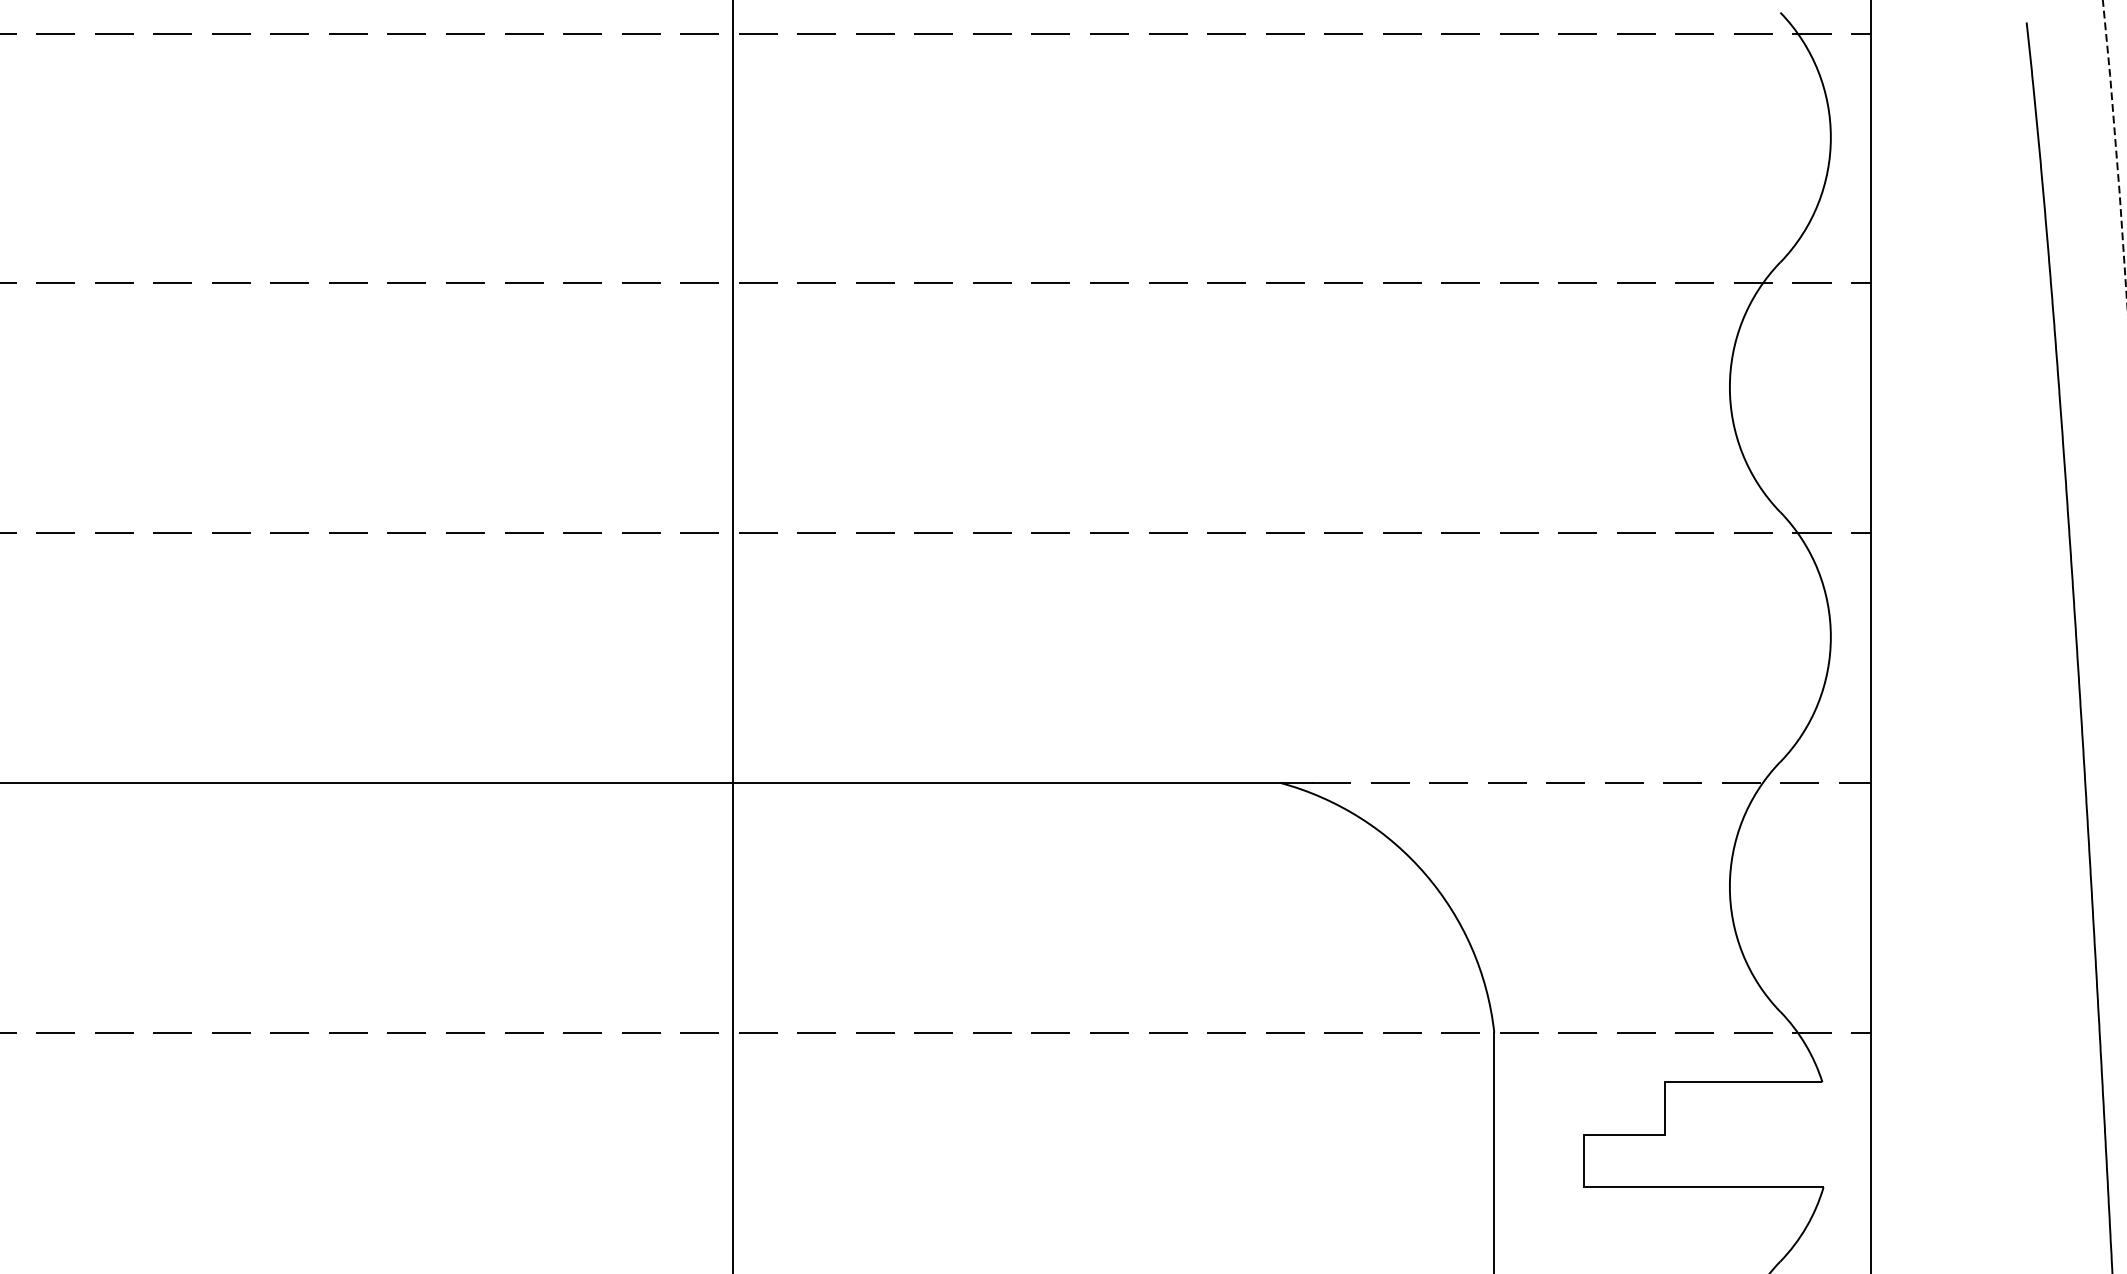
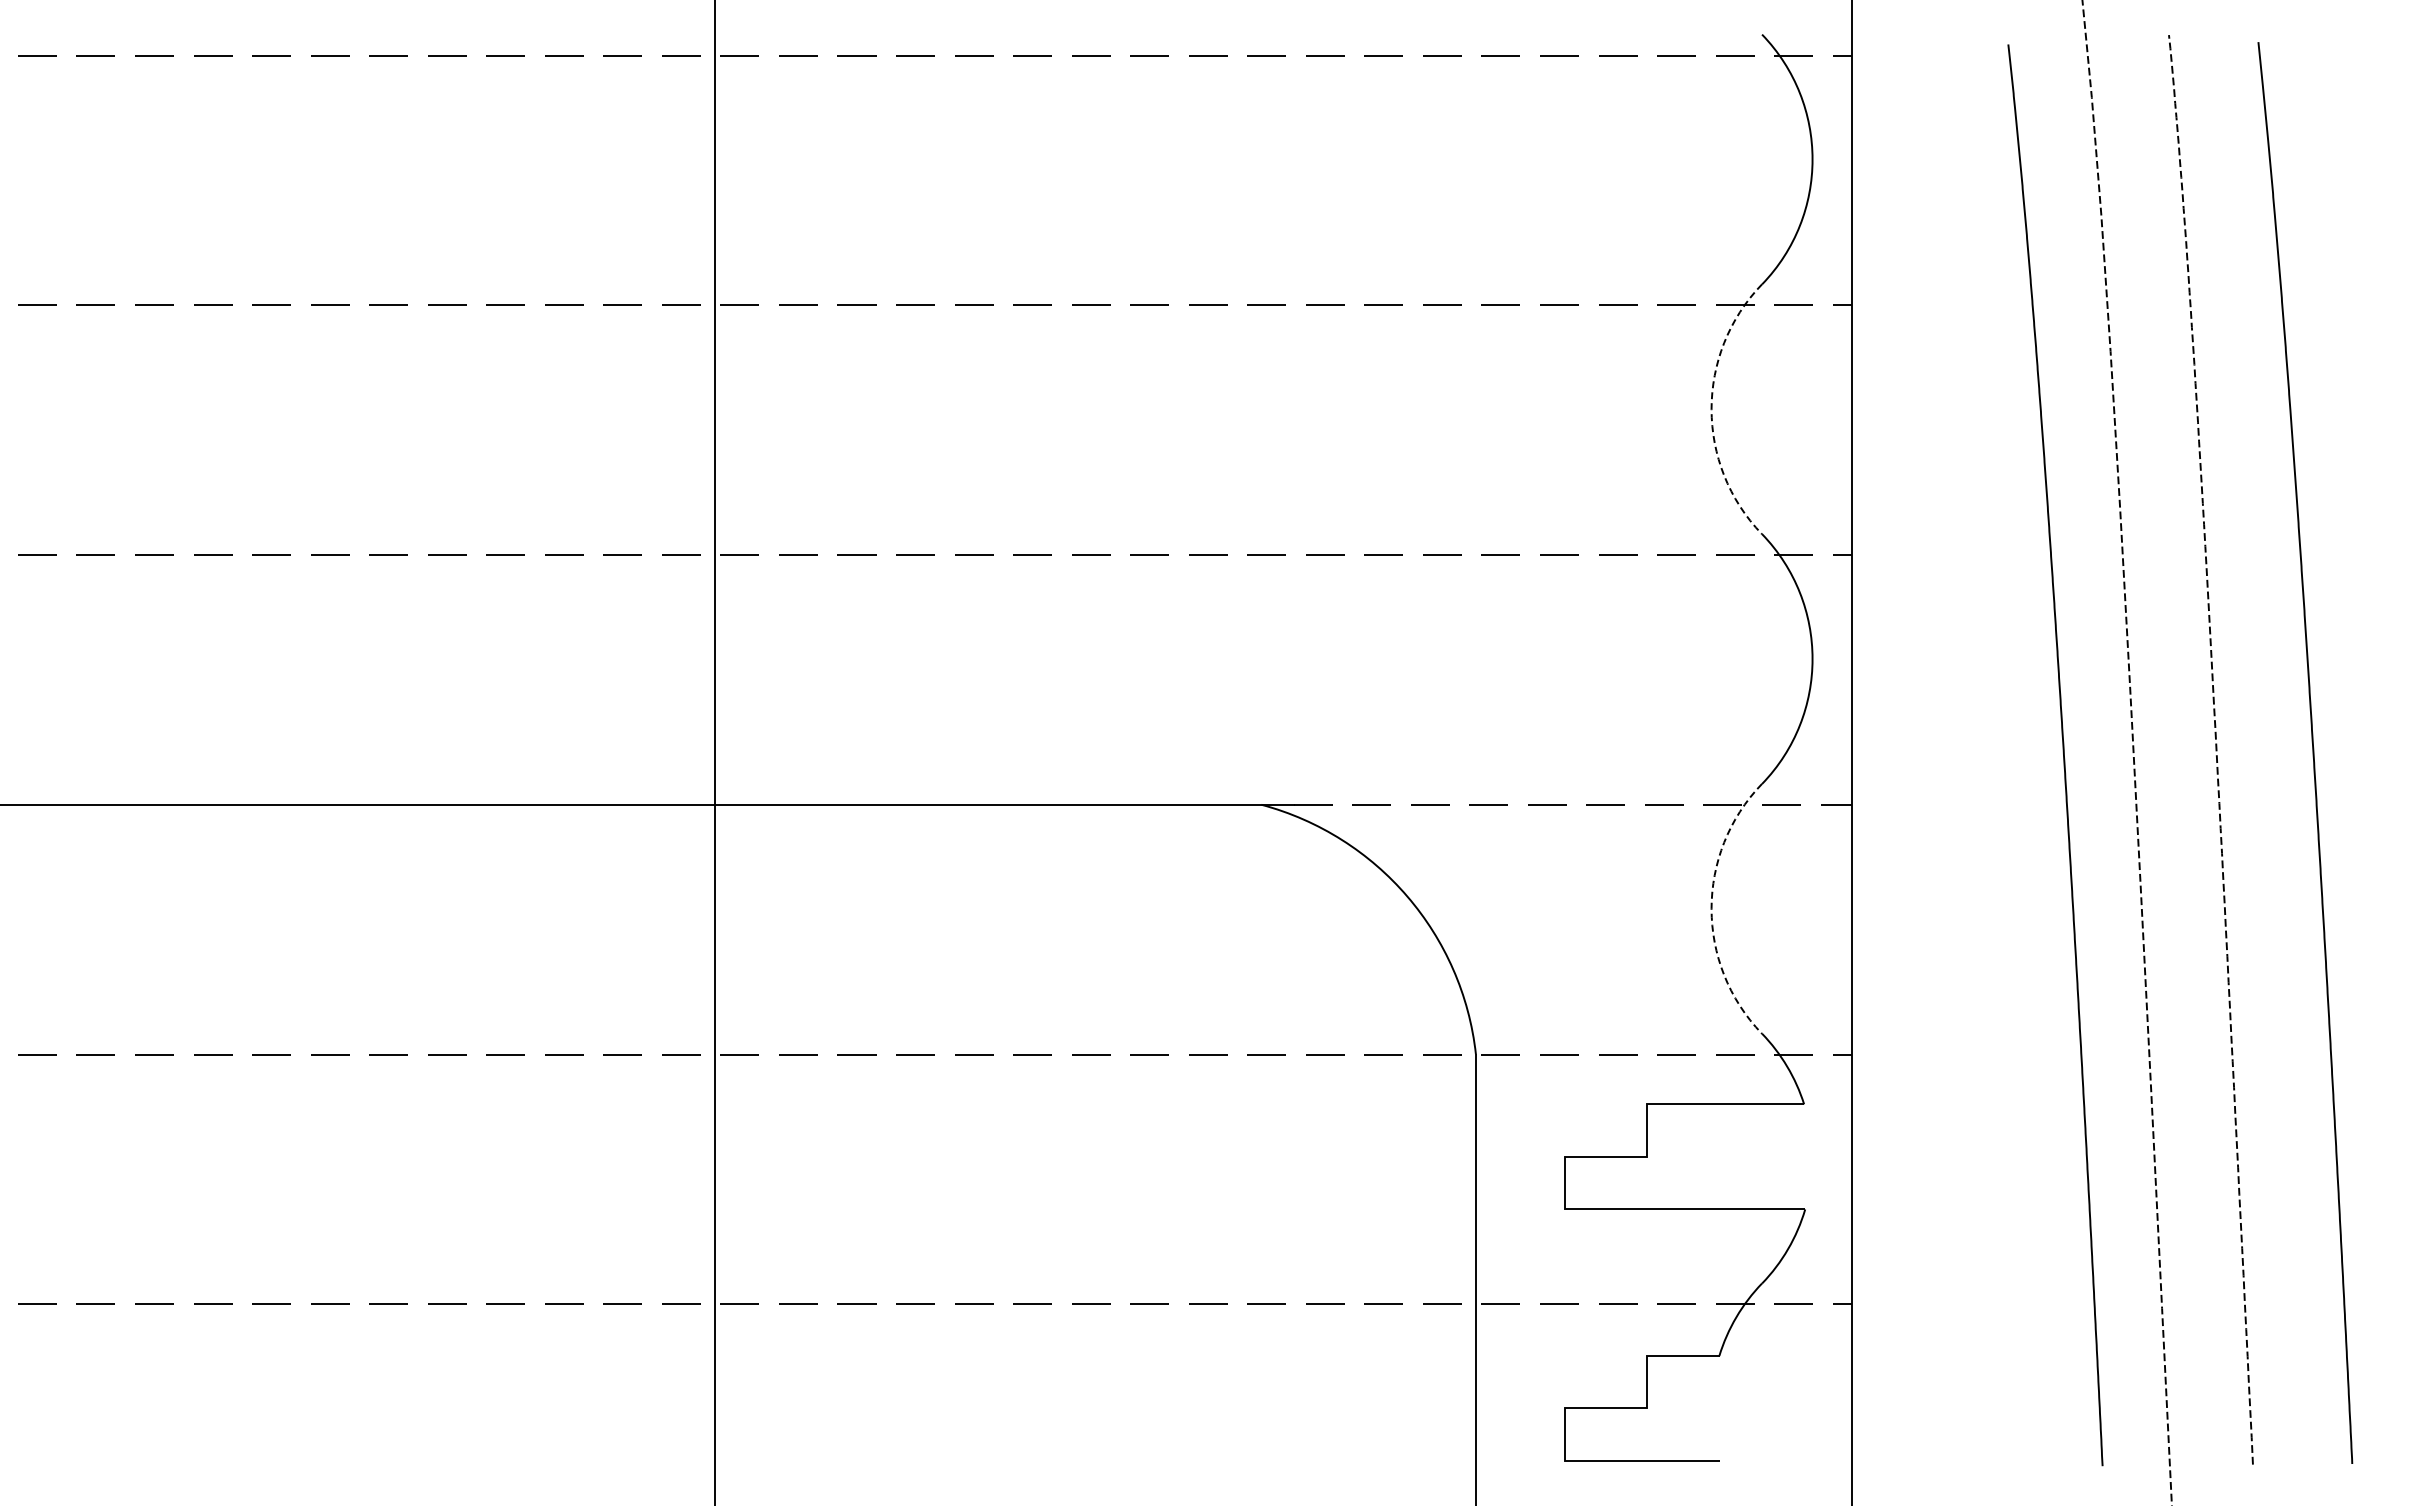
arc: (1729, 387) -> (1711, 409), solid -> dashed
arc: (1729, 886) -> (1711, 908), solid -> dashed

